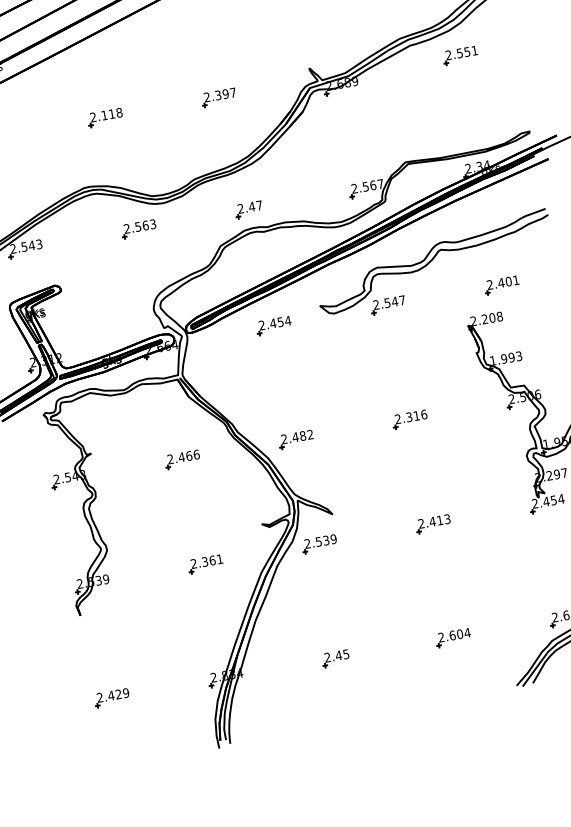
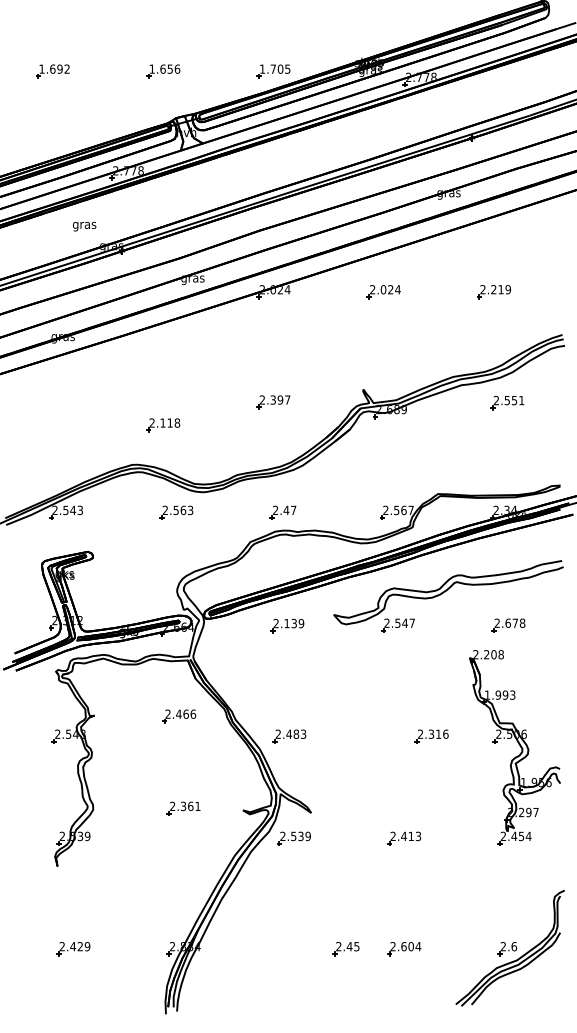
part: (105, 117) -> (163, 425), moved
text: (508, 280) -> (515, 622), 2.401 -> 2.678
text: (280, 322) -> (294, 623), 2.454 -> 2.139
part: (409, 419) -> (431, 736), moved
text: (310, 434) -> (303, 734), 2.482 -> 2.483
part: (182, 459) -> (179, 716), moved
part: (205, 564) -> (183, 808), moved
part: (335, 659) -> (345, 949), moved

